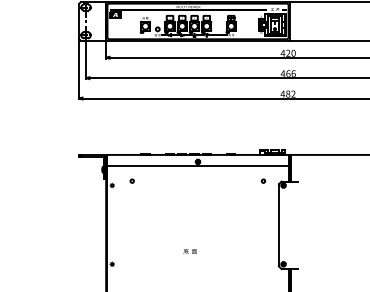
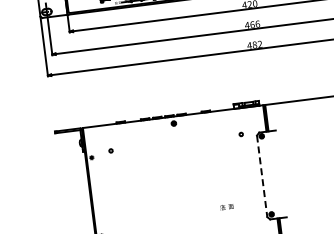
line: (197, 166) -> (173, 128), removed
line: (278, 225) -> (261, 176), solid -> dashed
text: (189, 250) -> (226, 206), moved

